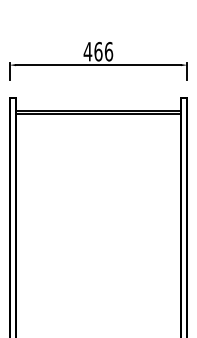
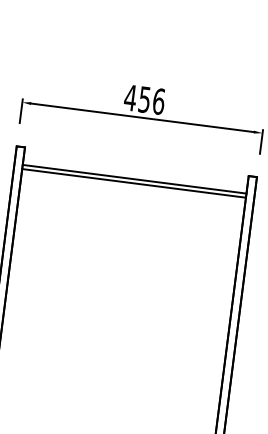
text: (98, 51) -> (144, 99), 466 -> 456

